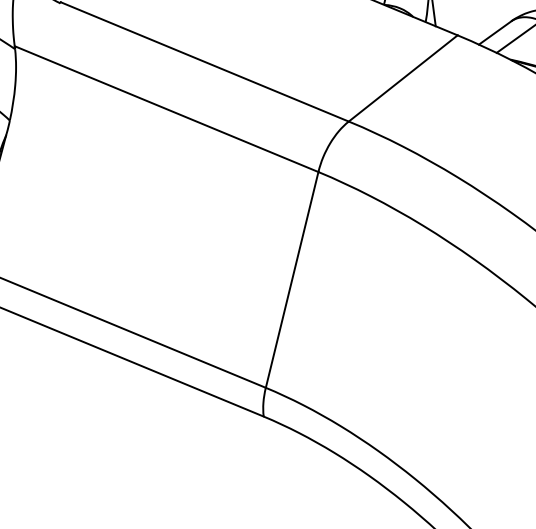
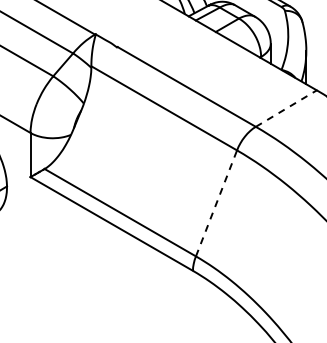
line: (403, 78) -> (286, 108), solid -> dashed
line: (292, 280) -> (216, 203), solid -> dashed

